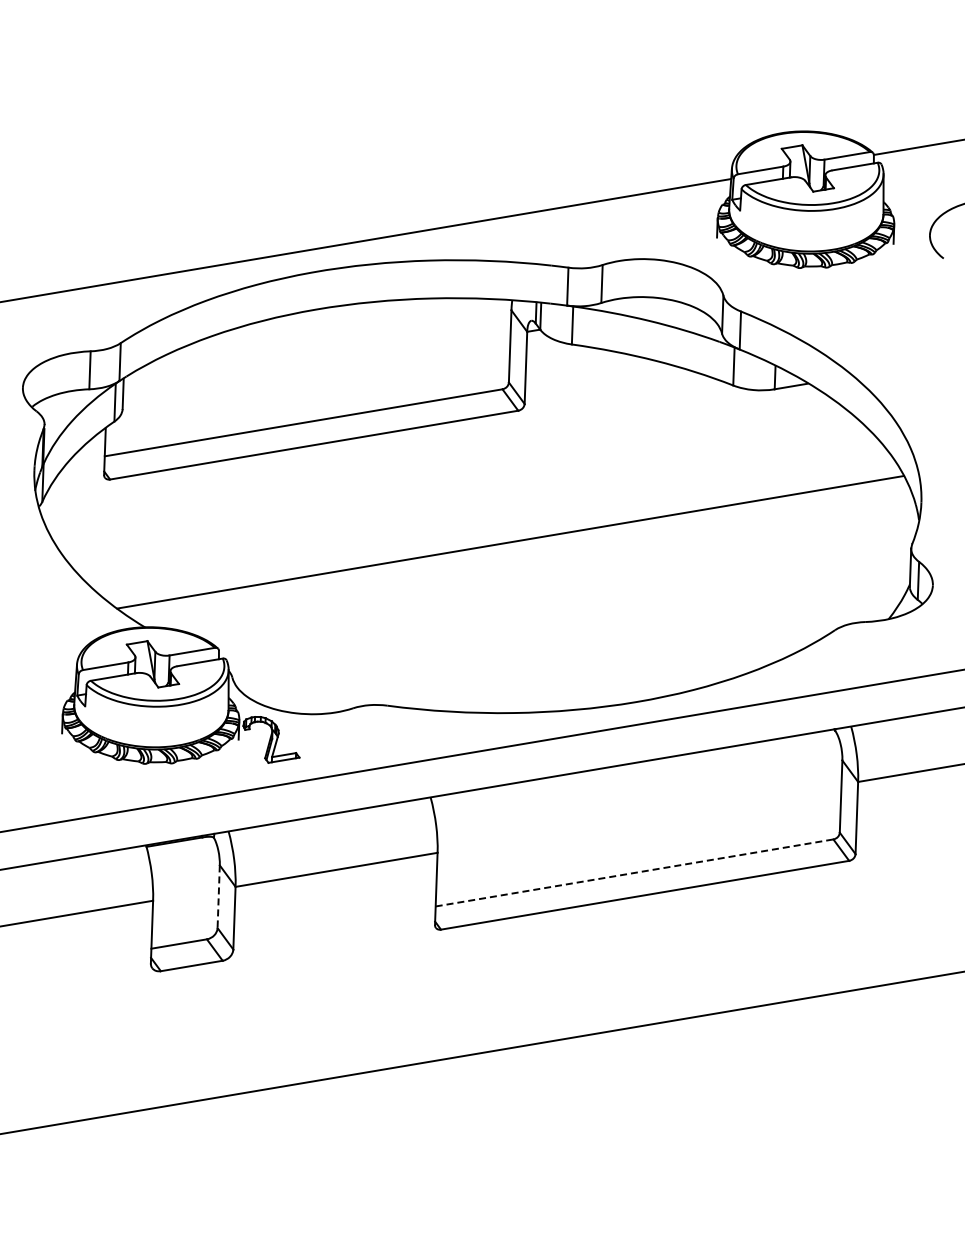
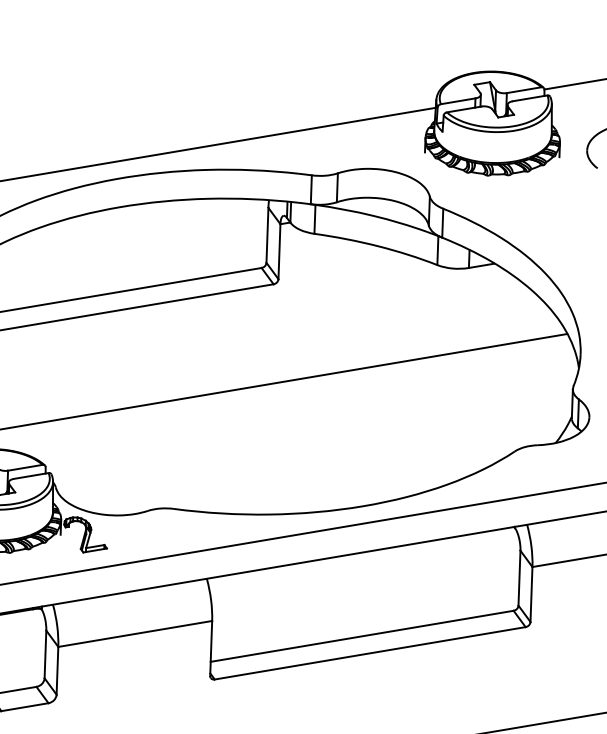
line: (634, 872) -> (362, 635), dashed -> solid
line: (218, 897) -> (45, 655), dashed -> solid

